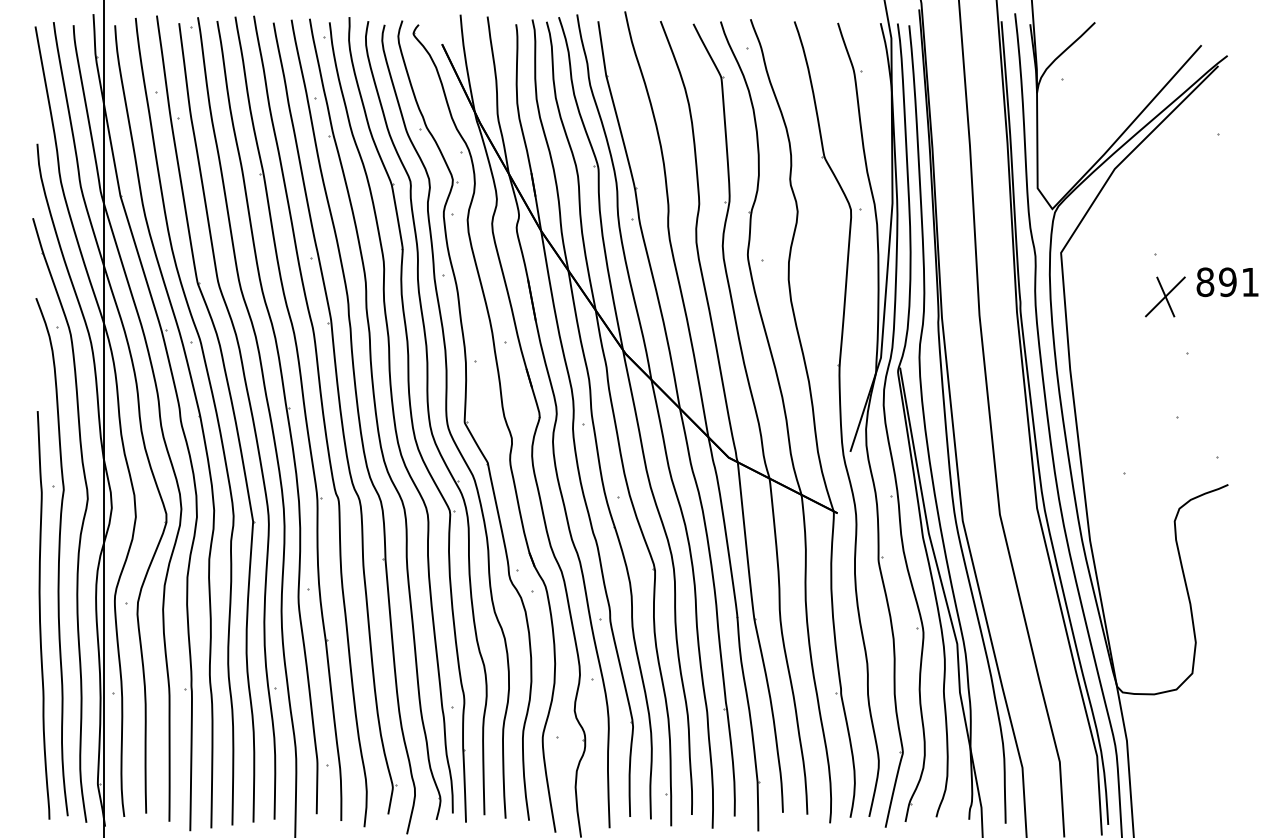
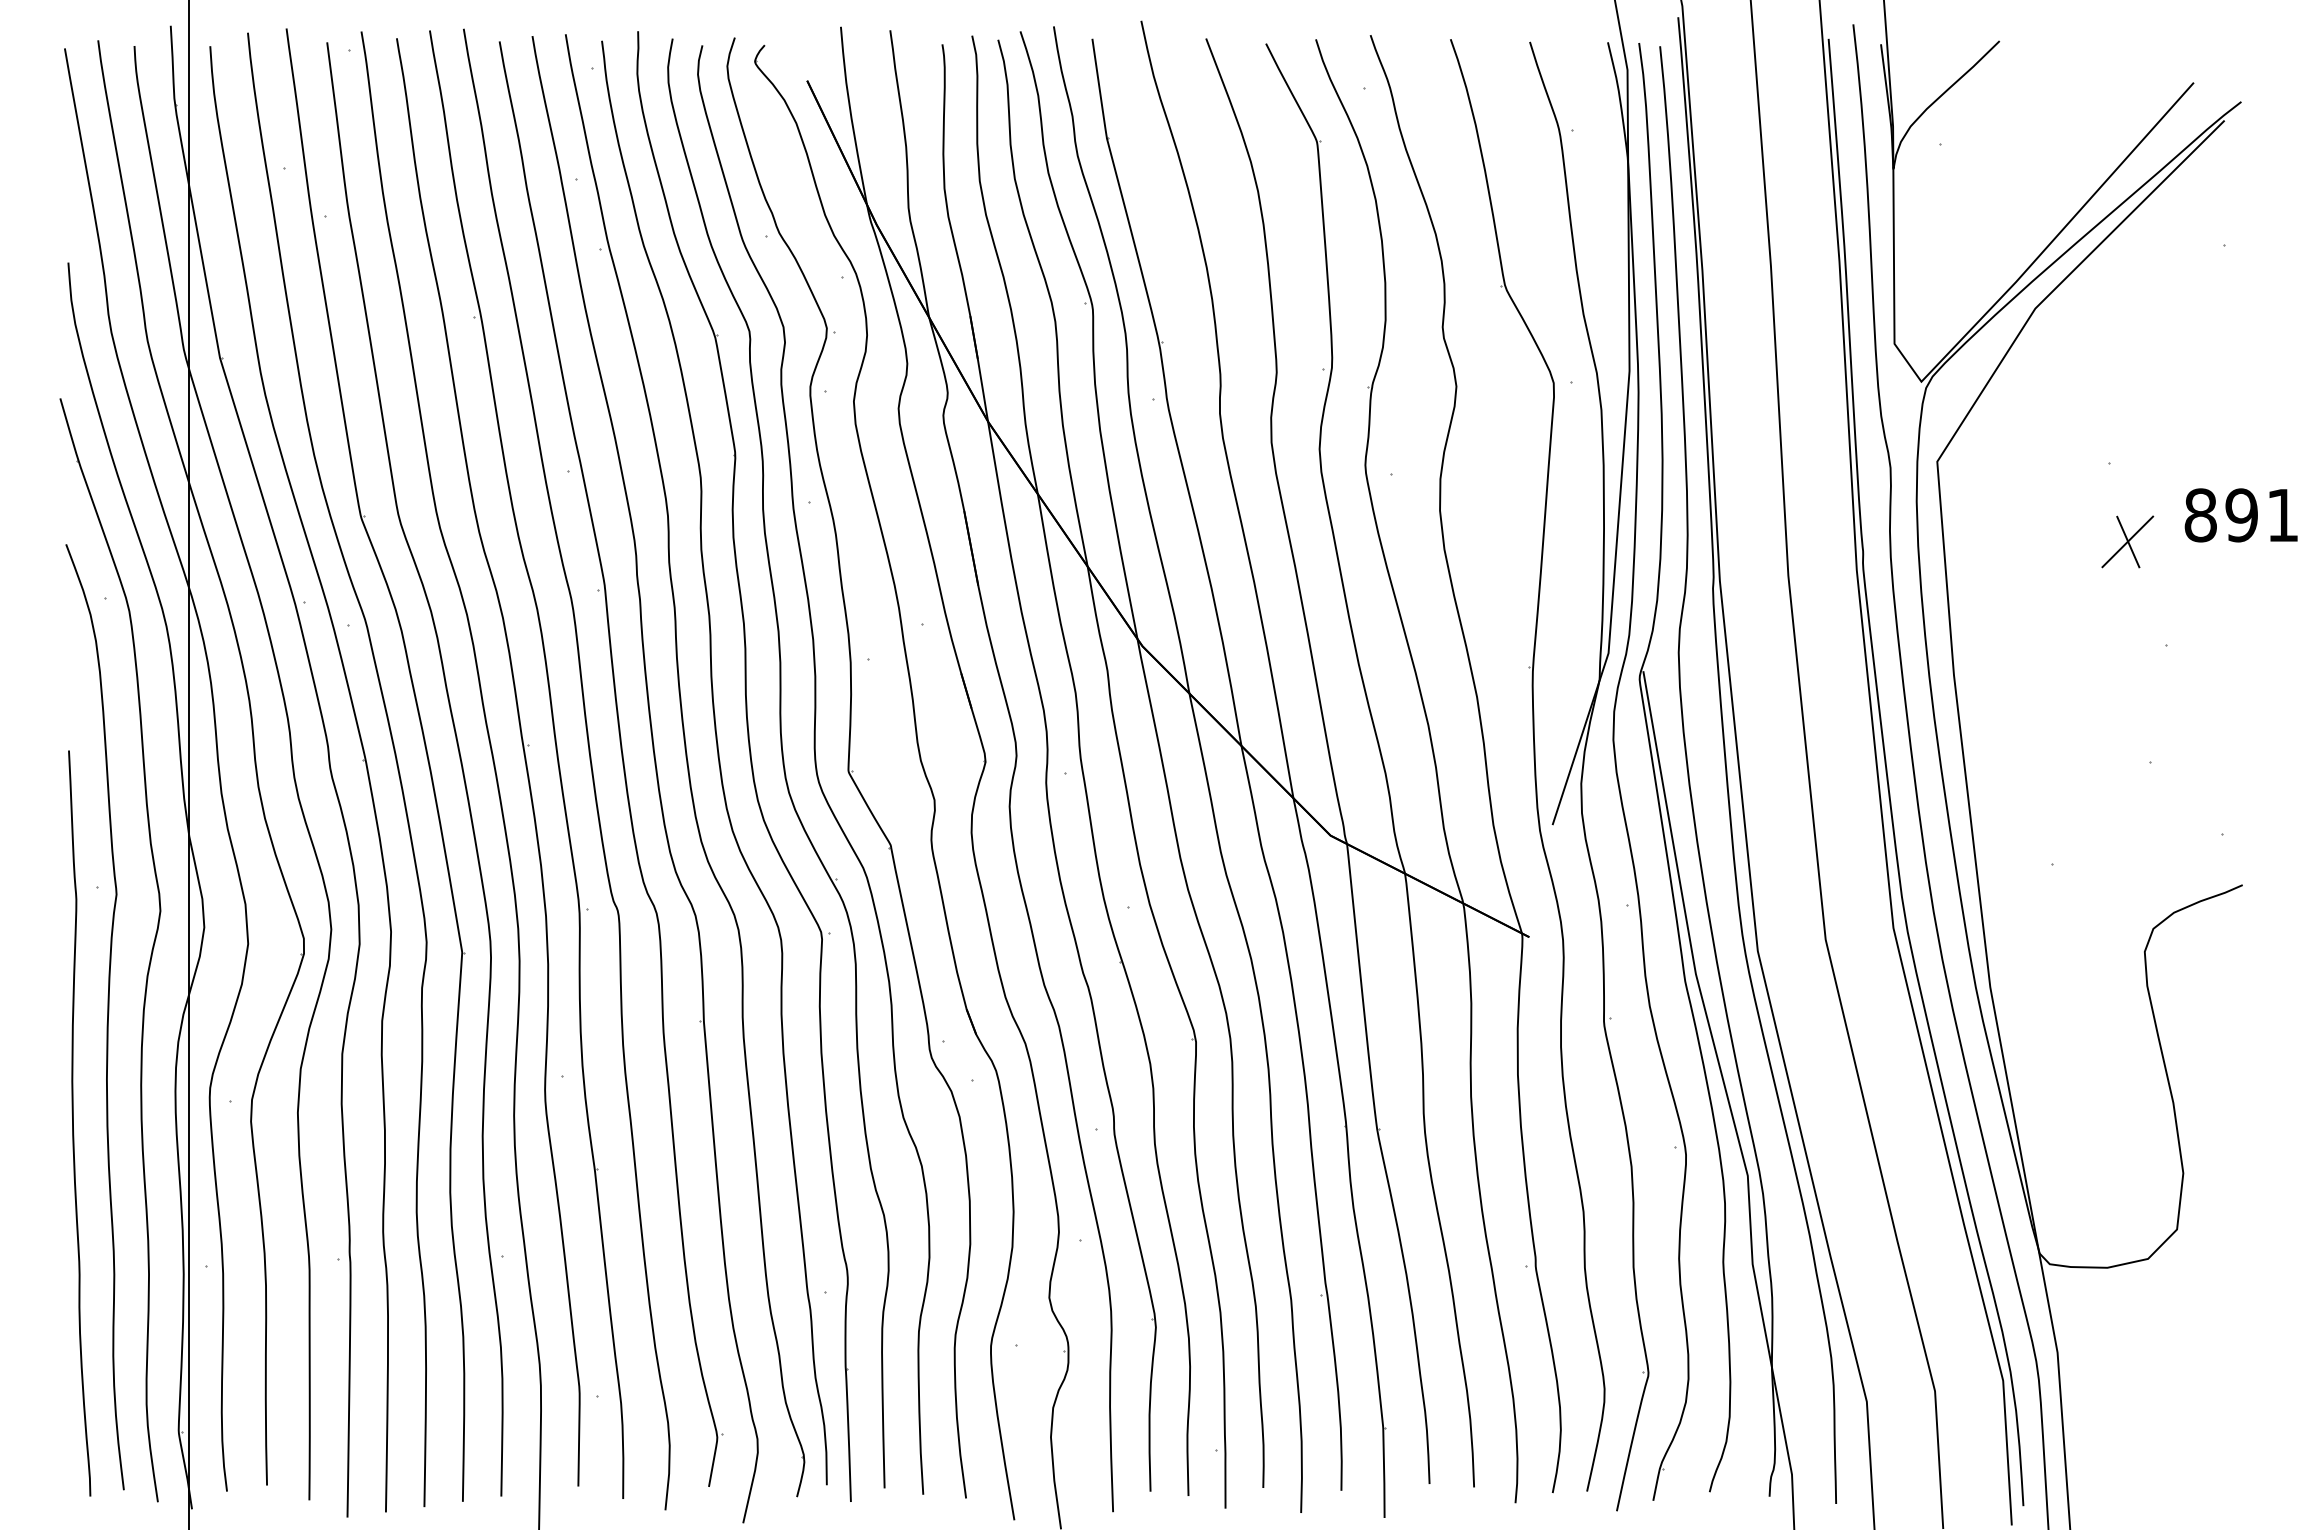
part: (1165, 296) -> (2127, 541), size x0.71

